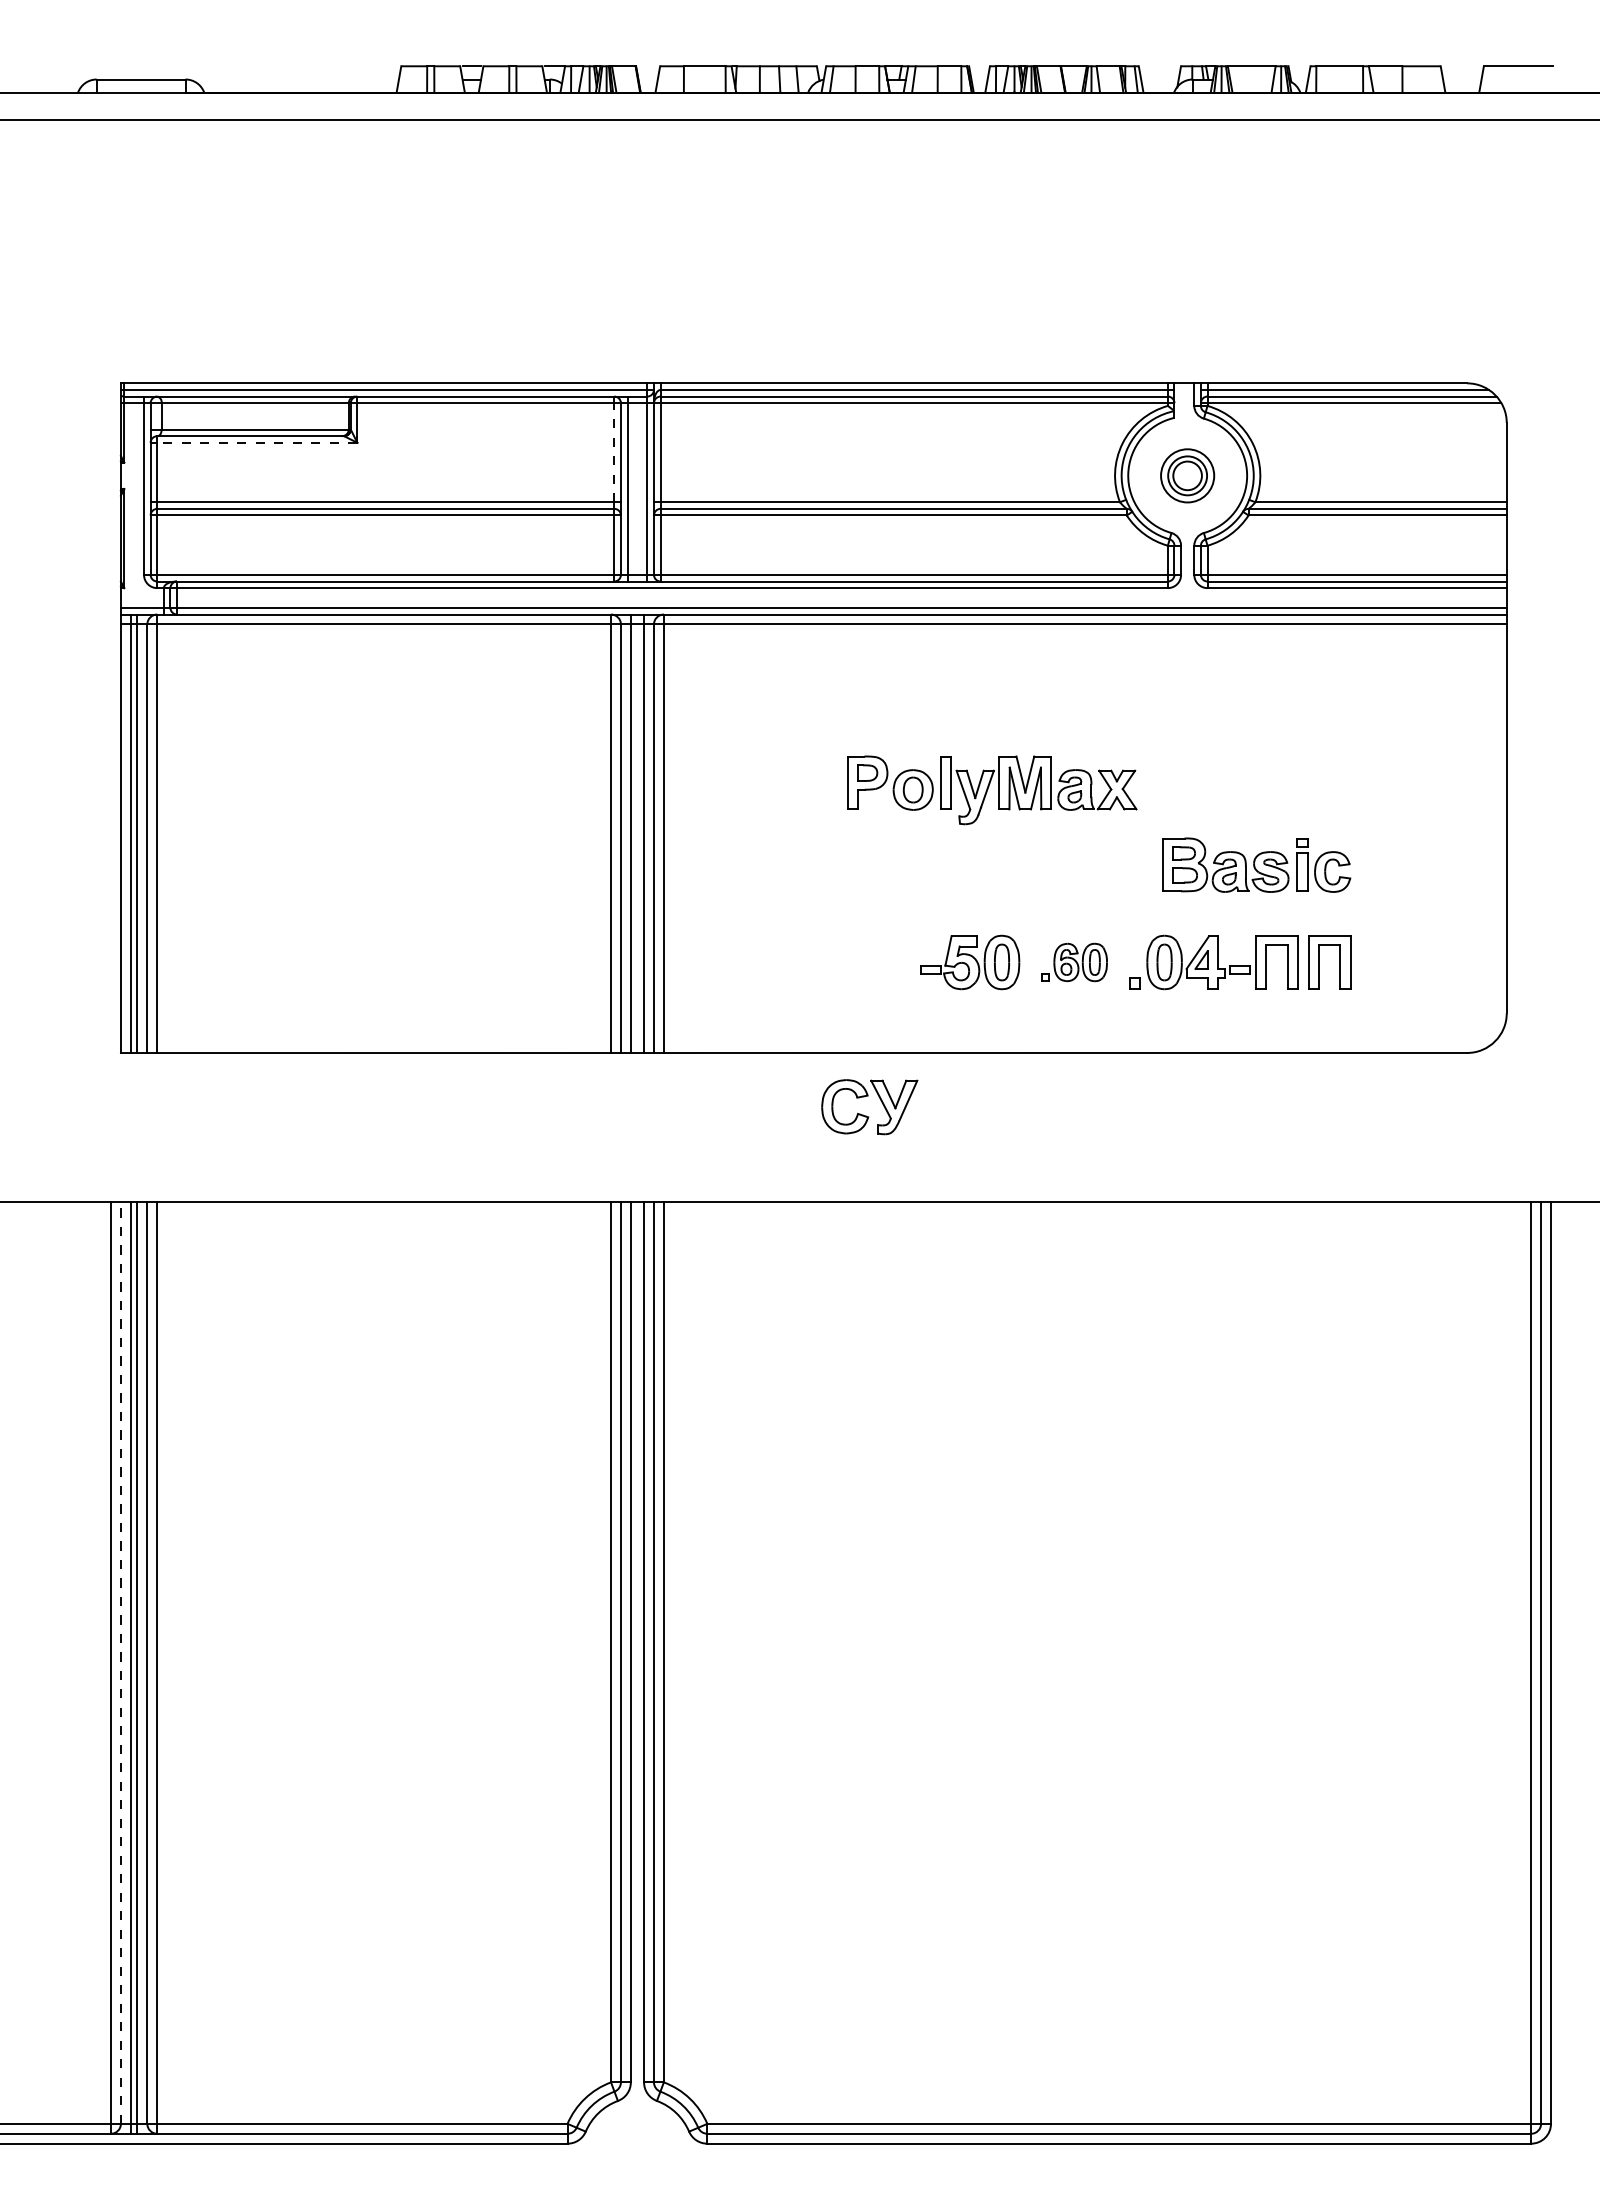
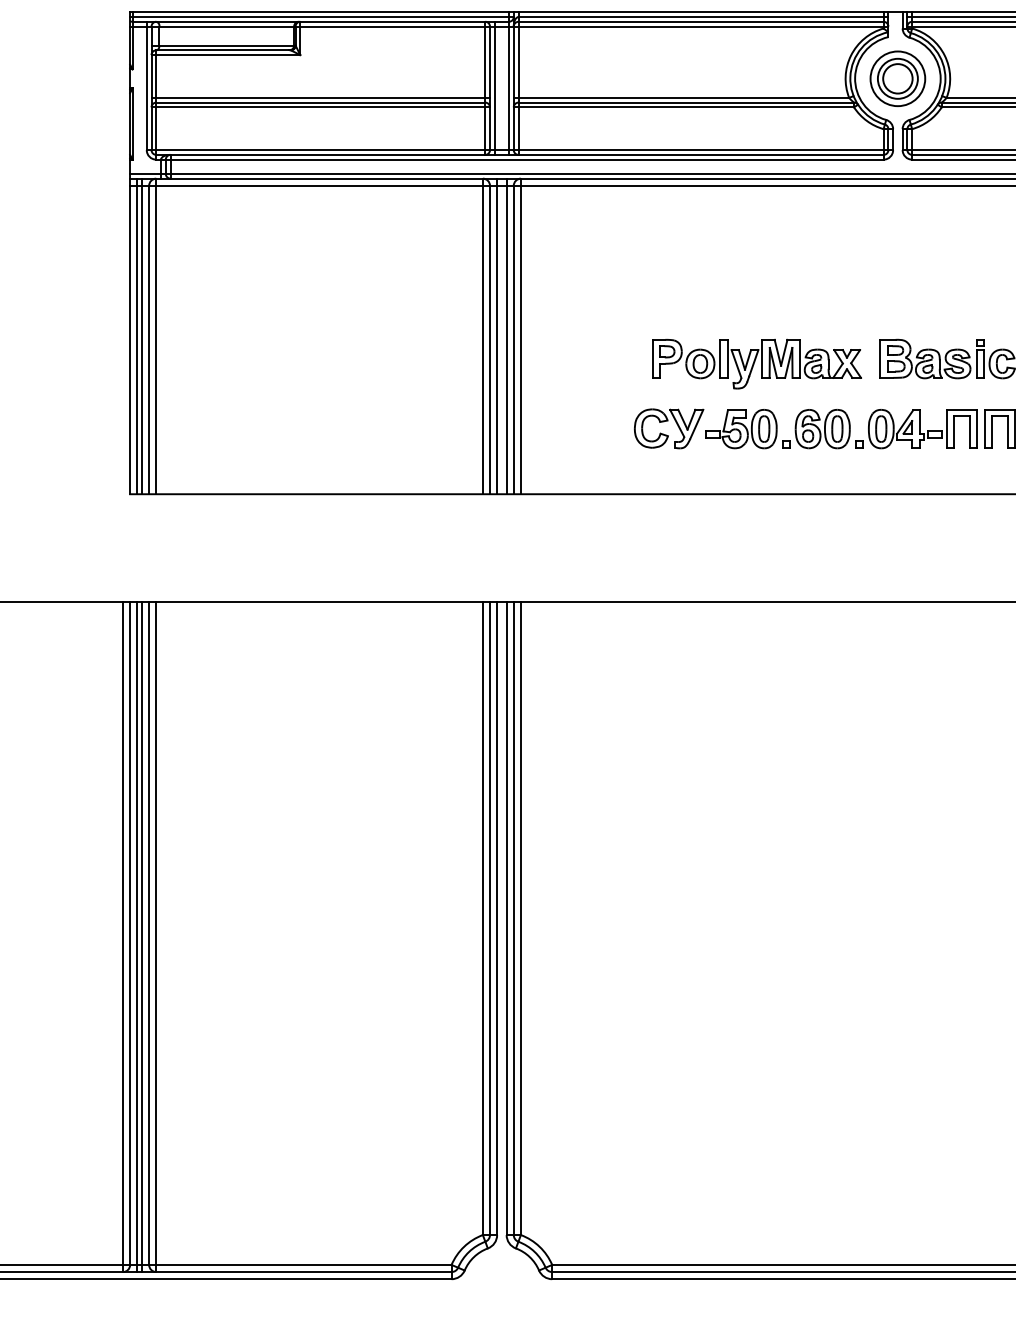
line: (256, 442) -> (227, 54), dashed -> solid
line: (614, 452) -> (485, 62), dashed -> solid
part: (1187, 475) -> (897, 78), size x1.43
part: (992, 790) -> (757, 364), moved
part: (1074, 962) -> (816, 429), size x1.43
part: (866, 1115) -> (666, 434), moved
line: (120, 1663) -> (129, 933), dashed -> solid

